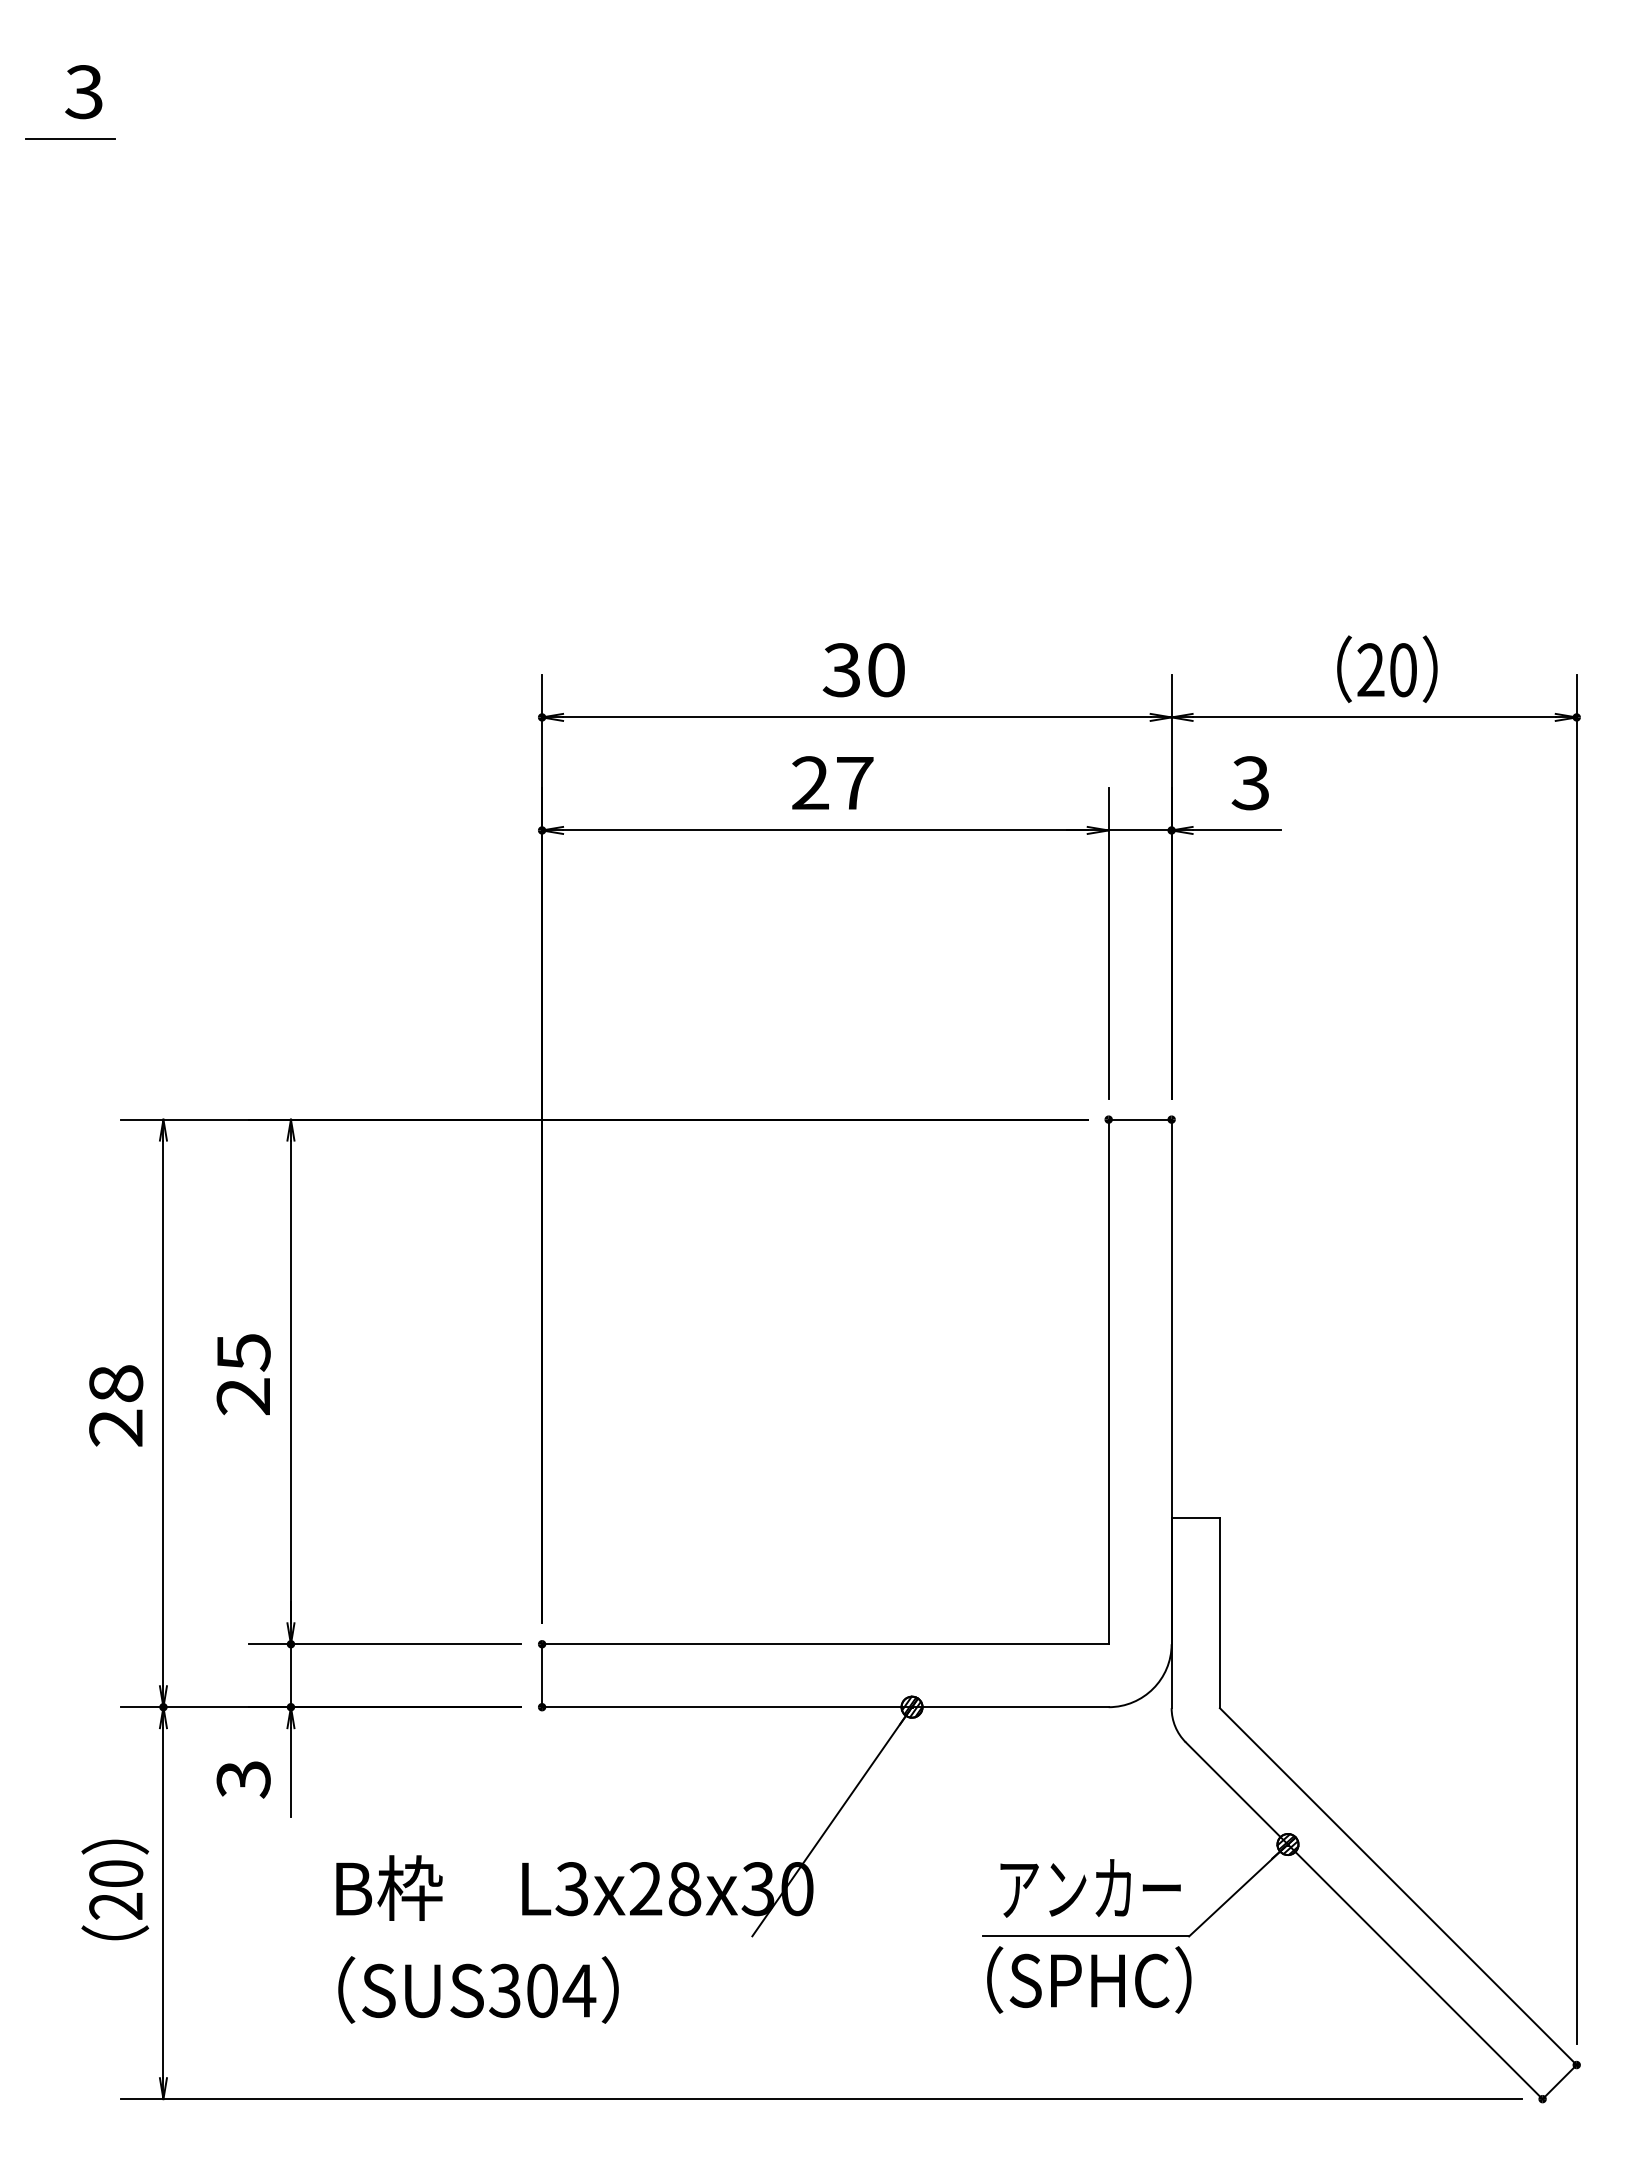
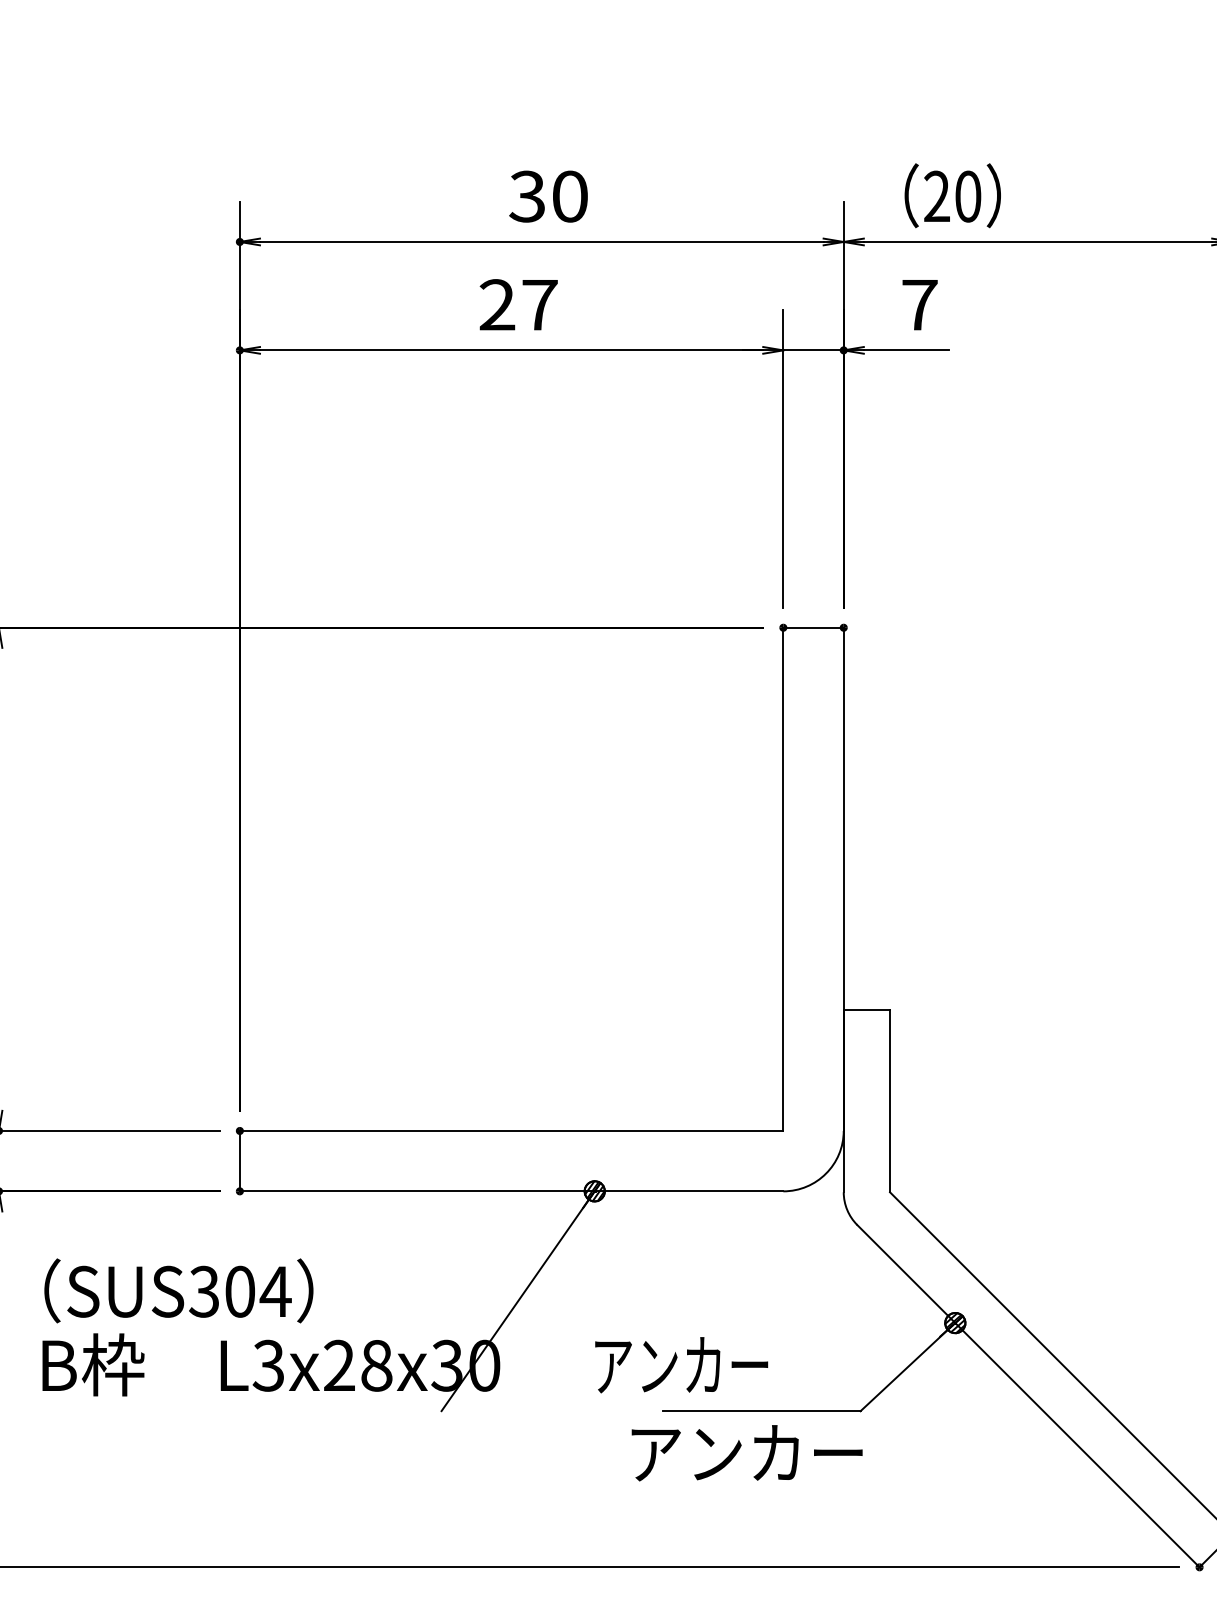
text: (1387, 668) -> (952, 195), moved
text: (1250, 783) -> (919, 305), 3 -> 7
text: (1090, 1888) -> (681, 1365), moved
text: (1070, 1979) -> (746, 1452), （SPHC） -> アンカー
text: (478, 1989) -> (178, 1290), moved

